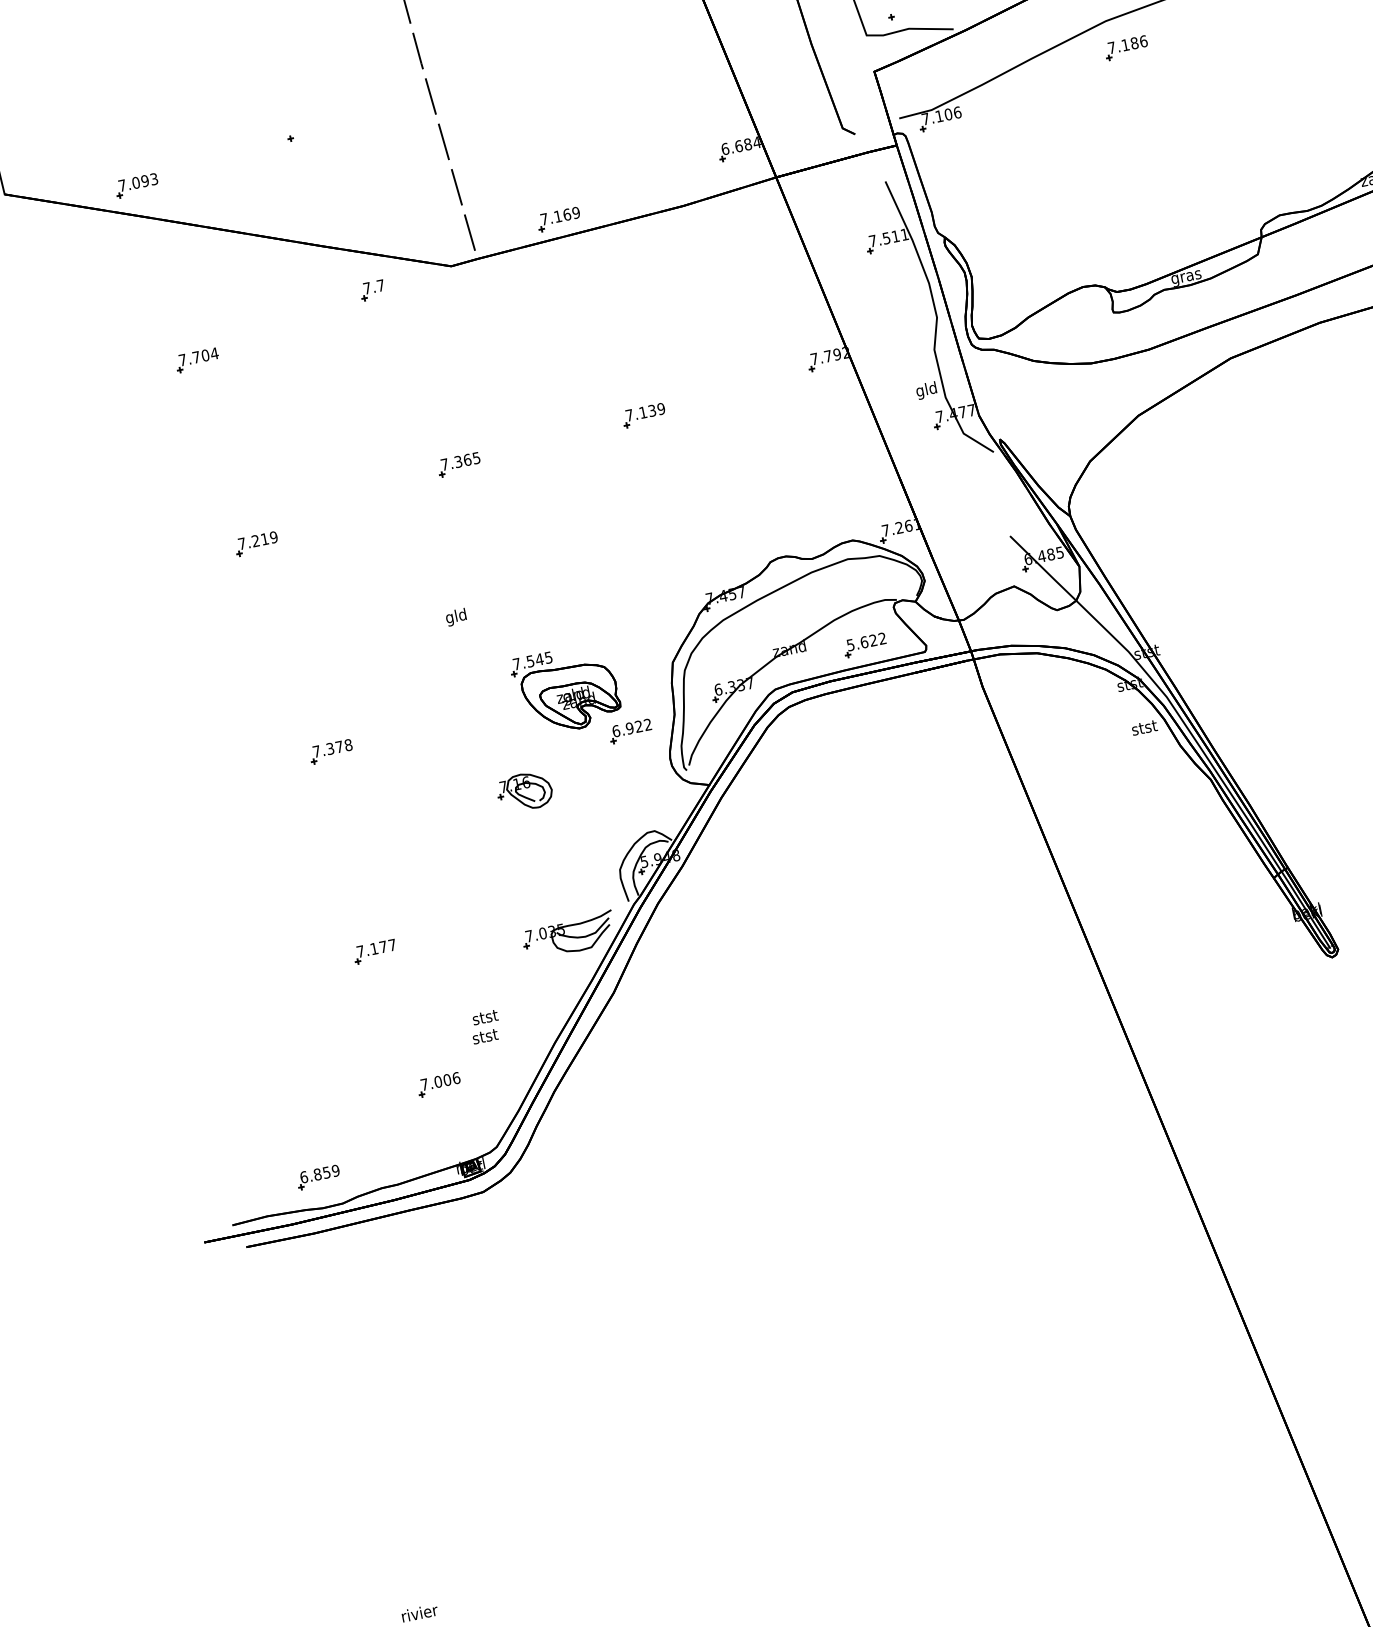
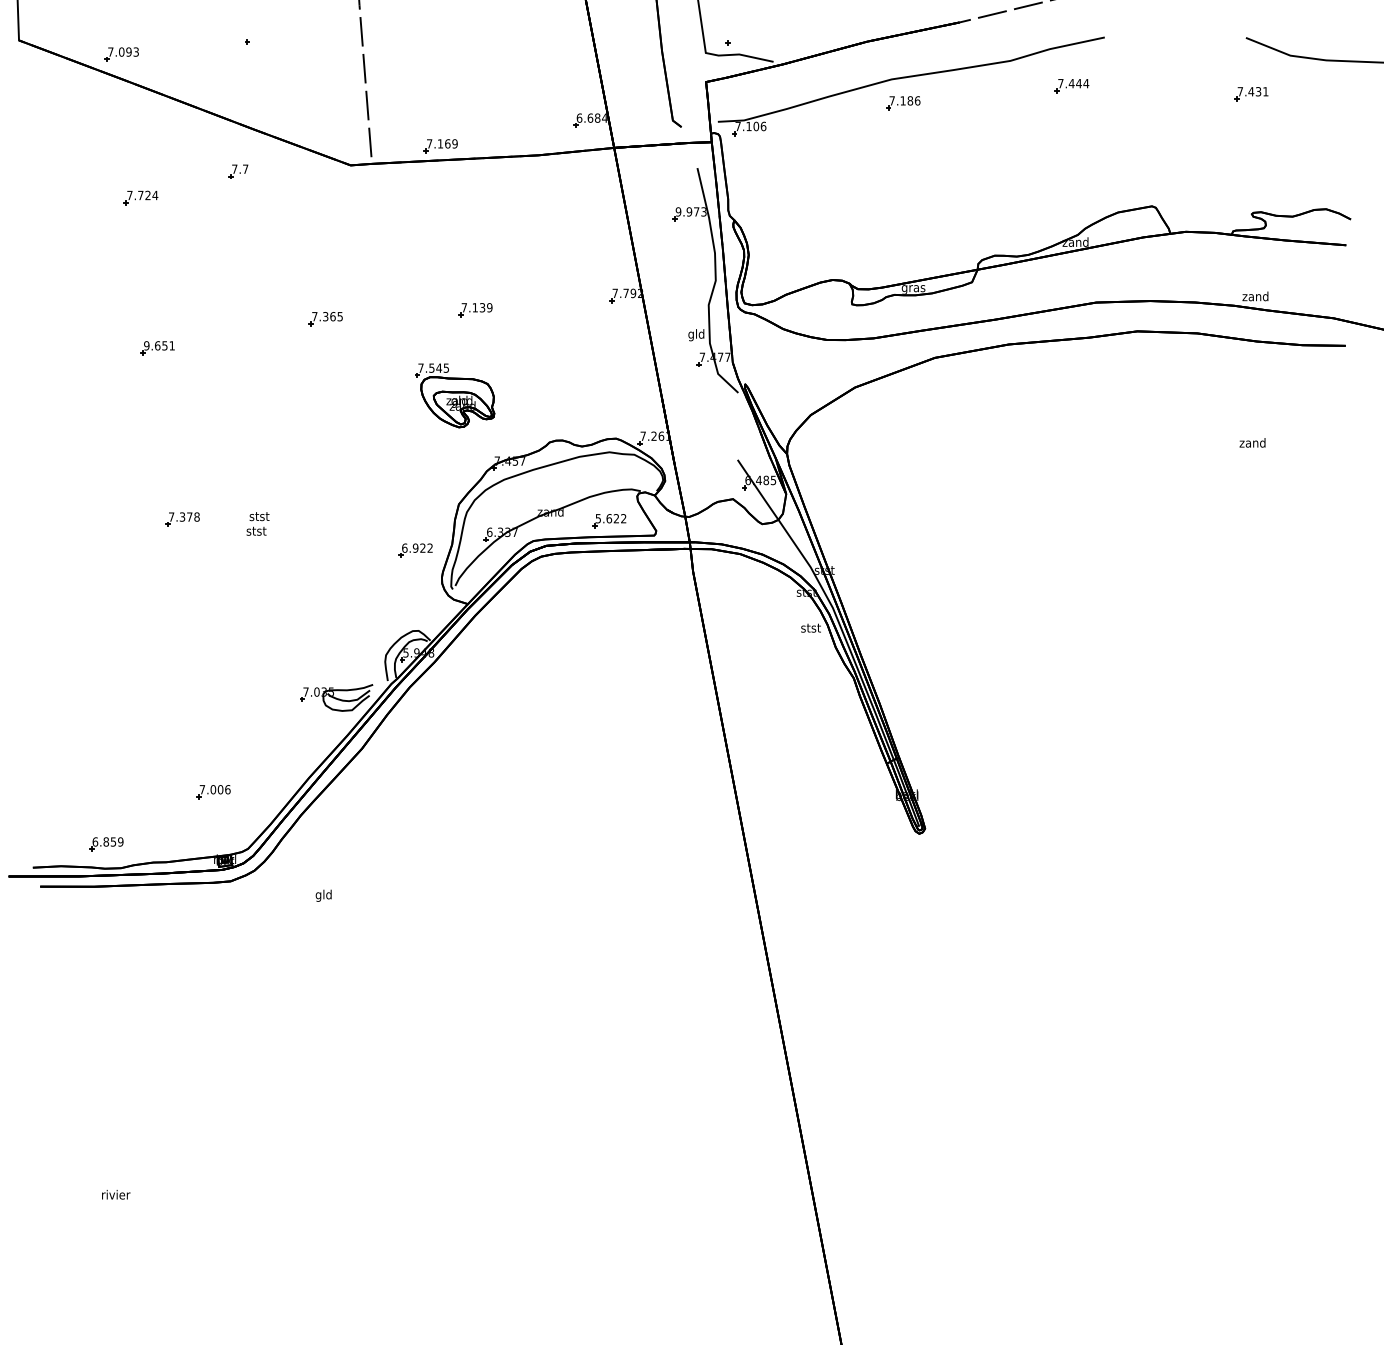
text: (887, 237) -> (690, 211), 7.511 -> 9.973
part: (372, 290) -> (238, 171), moved
text: (204, 355) -> (147, 195), 7.704 -> 7.724
text: (257, 540) -> (159, 345), 7.219 -> 9.651
text: (455, 617) -> (323, 895), moved
part: (567, 689) -> (455, 395), moved
part: (524, 792) -> (324, 580), removed
part: (375, 952) -> (185, 680), removed
text: (484, 1026) -> (257, 523), moved

